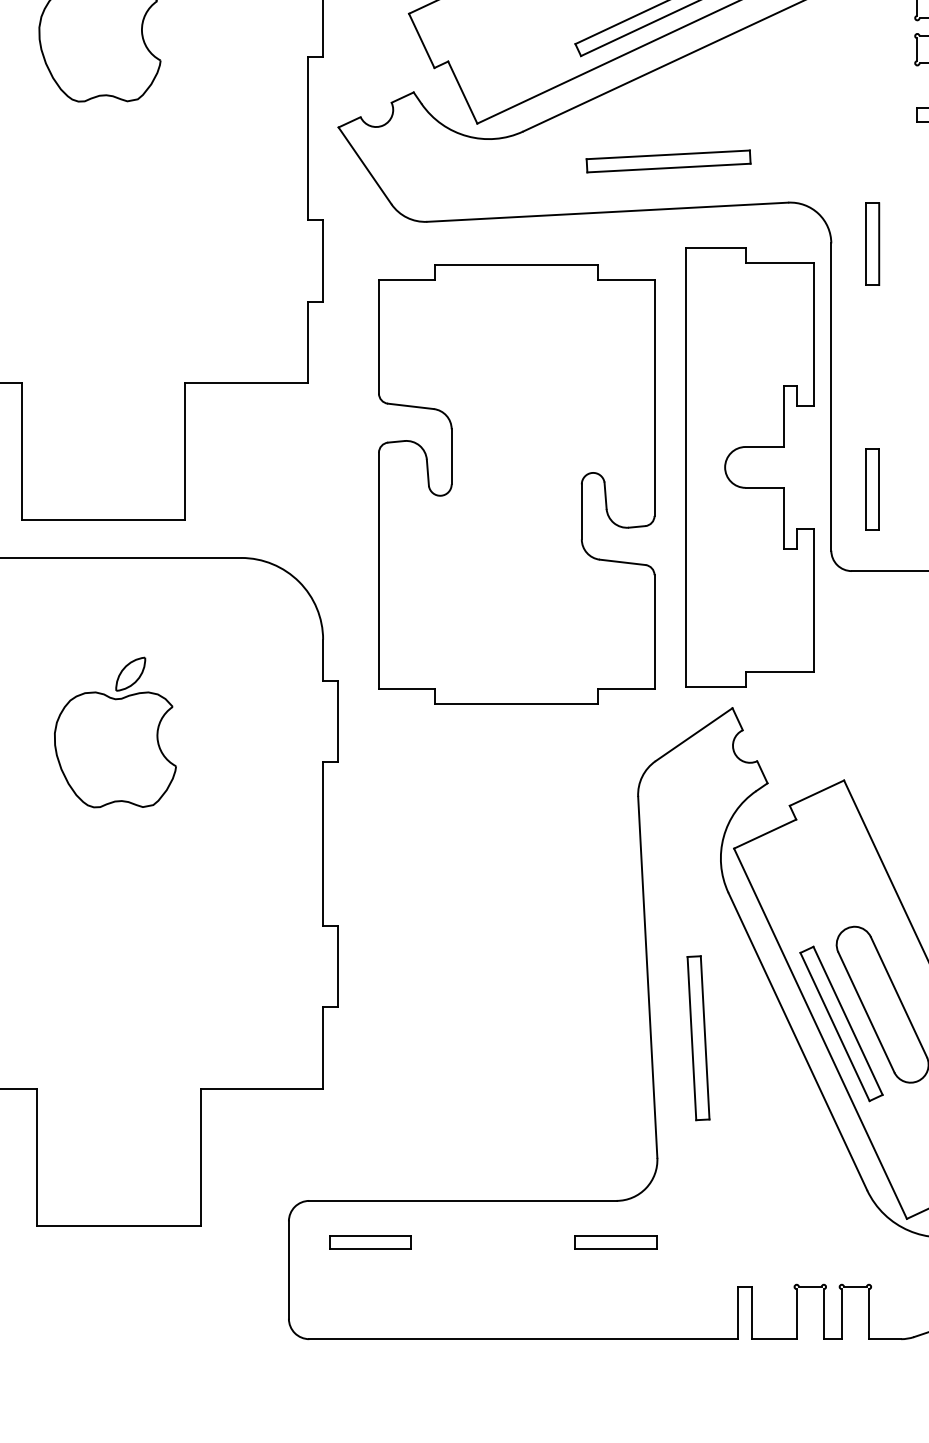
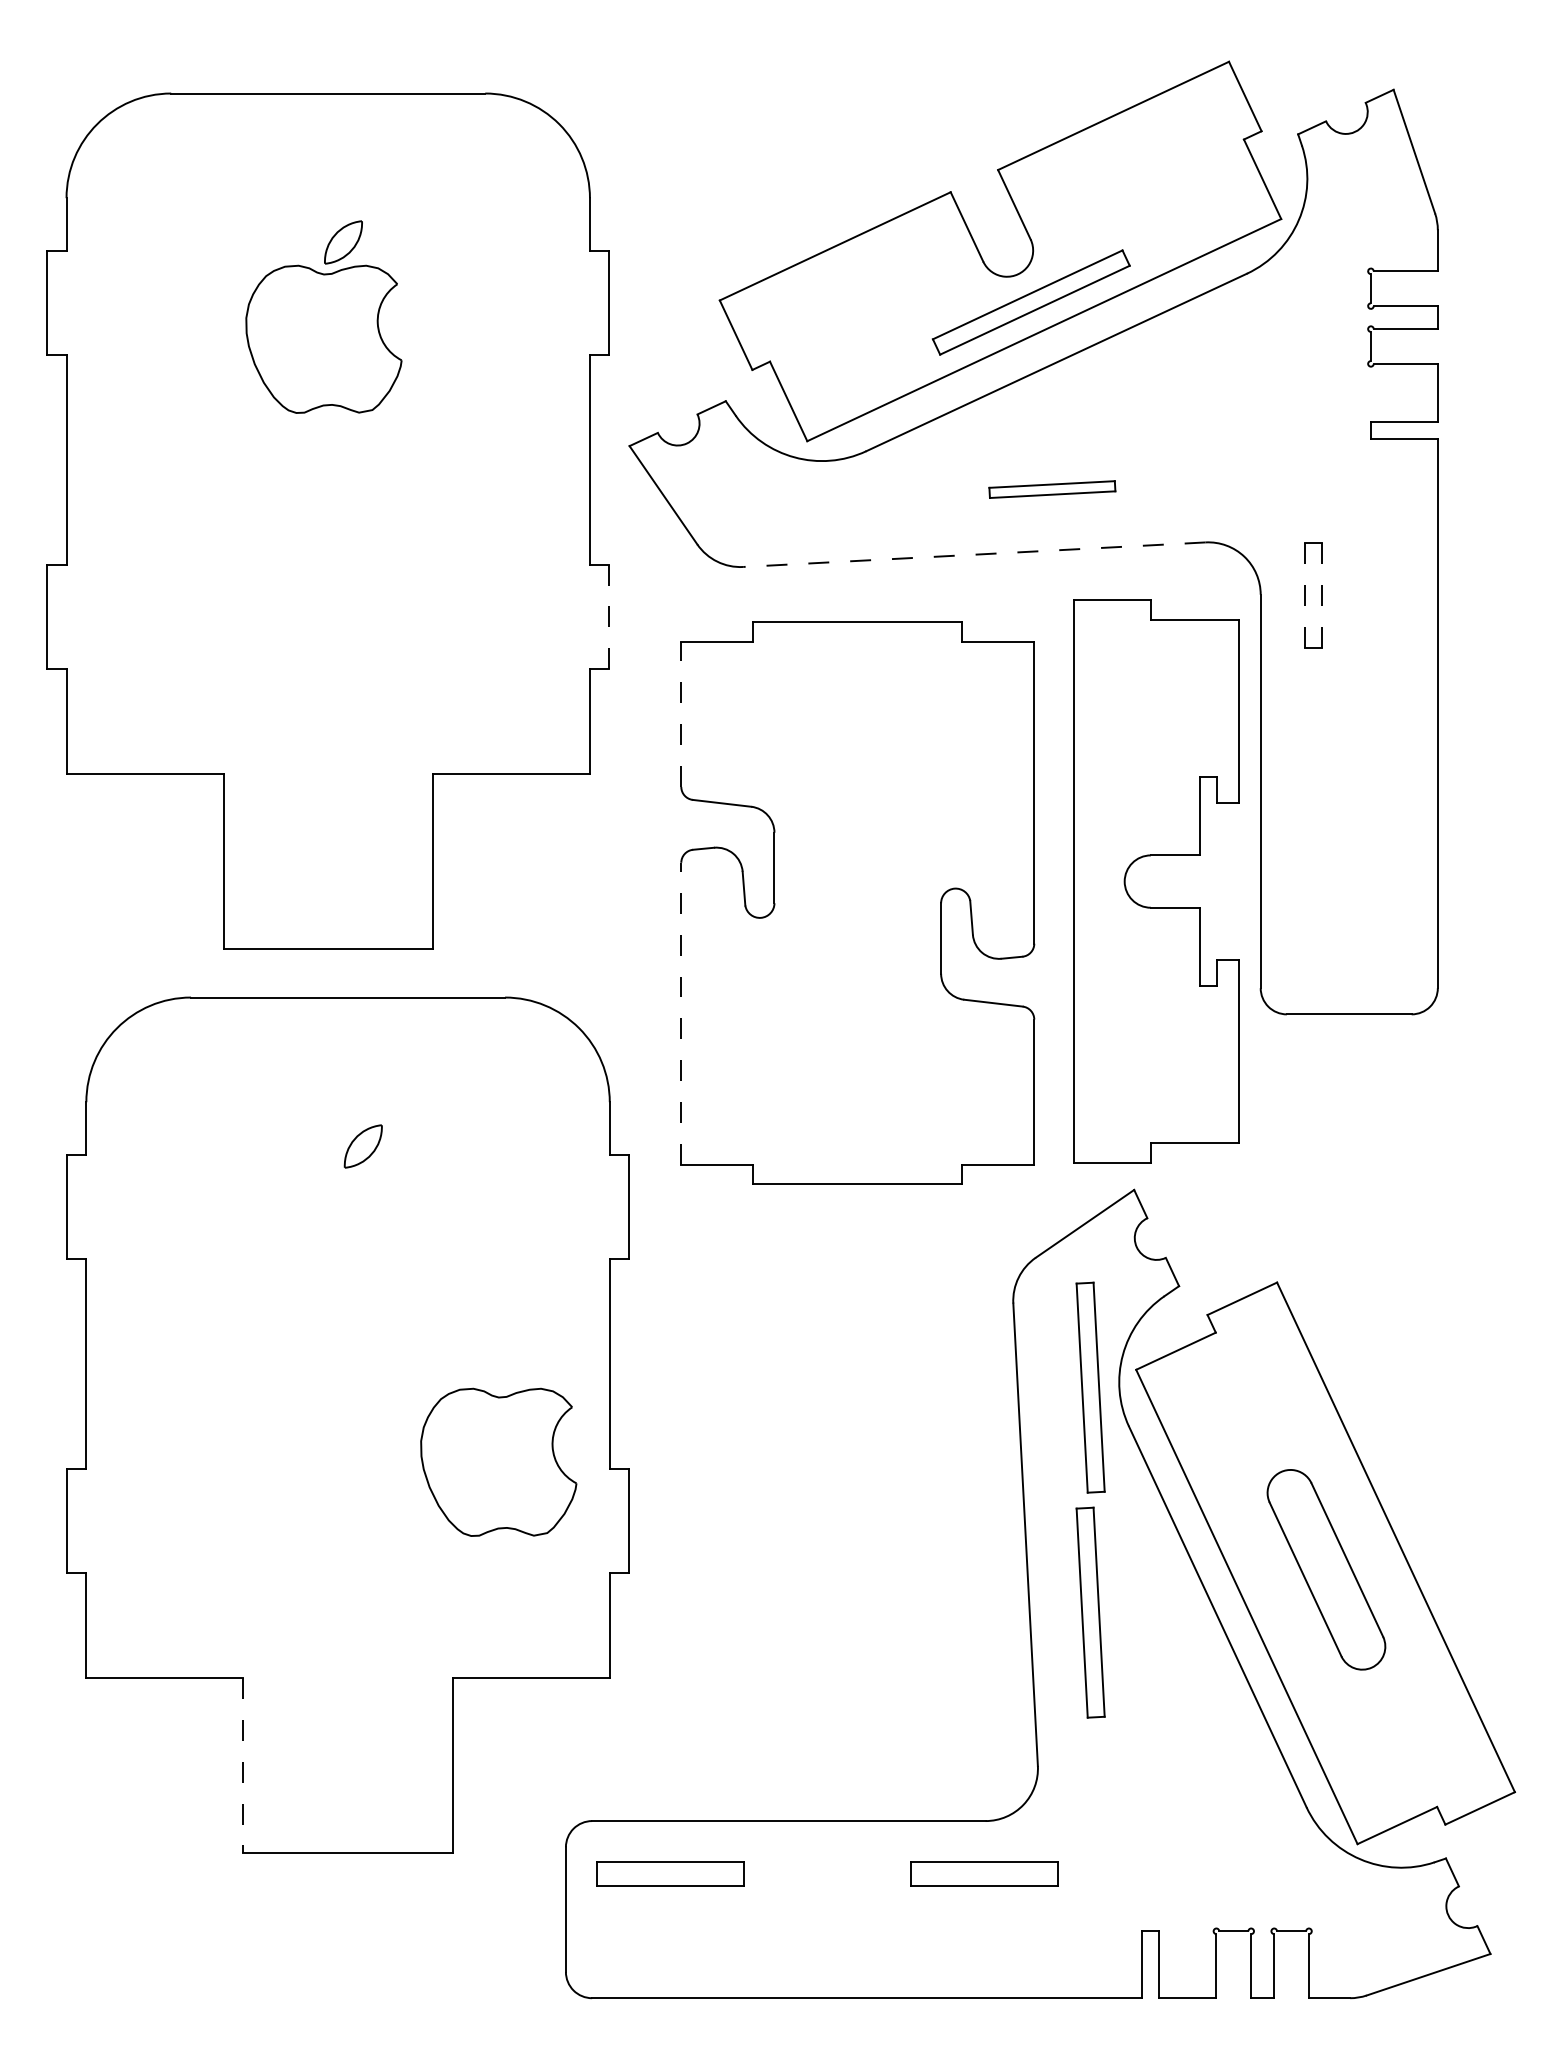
part: (668, 161) -> (1052, 489), size x0.6
line: (607, 212) -> (974, 554), solid -> dashed
line: (866, 244) -> (1305, 595), solid -> dashed
line: (879, 244) -> (1322, 595), solid -> dashed
line: (322, 261) -> (609, 617), solid -> dashed
line: (379, 336) -> (681, 714), solid -> dashed
part: (872, 489) -> (1313, 909), removed
line: (379, 570) -> (681, 1013), solid -> dashed
part: (115, 749) -> (498, 1461), moved
part: (698, 862) -> (1090, 1387), added
part: (841, 1024) -> (1273, 1594), removed
line: (37, 1157) -> (243, 1765), solid -> dashed
part: (370, 1241) -> (670, 1873), size x1.4
part: (615, 1241) -> (984, 1873), size x1.4

